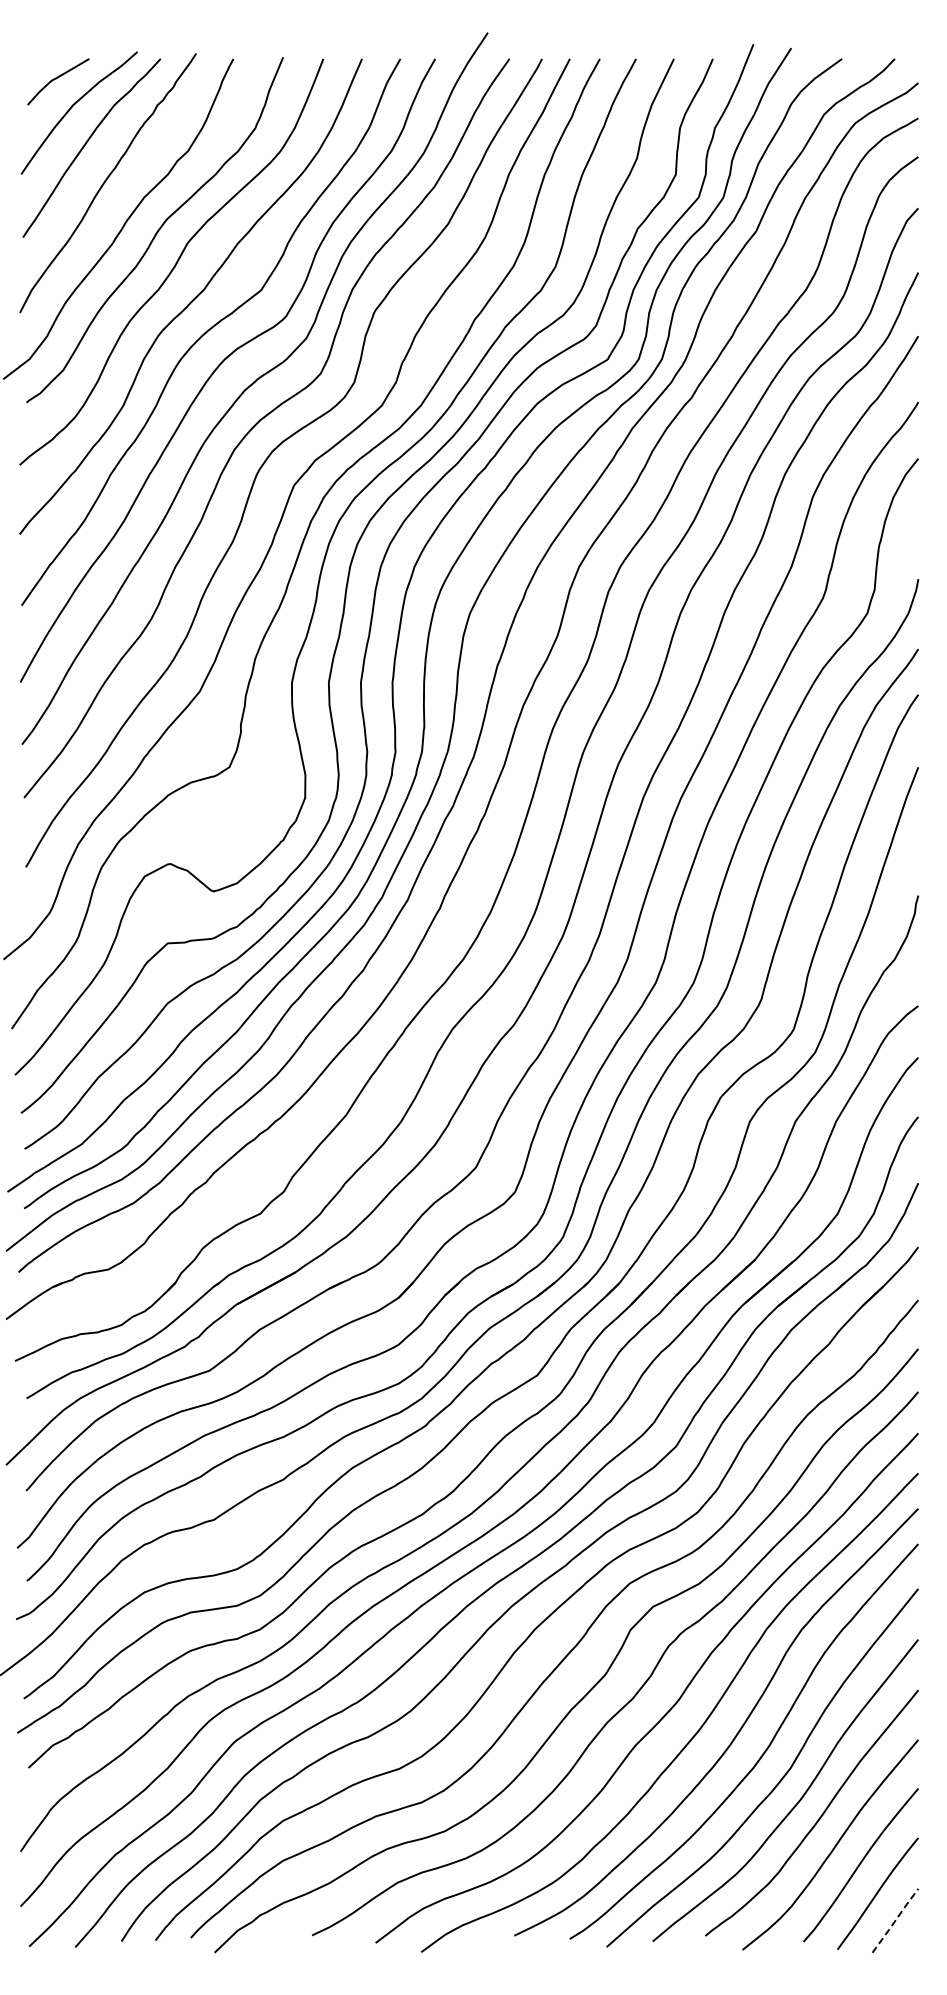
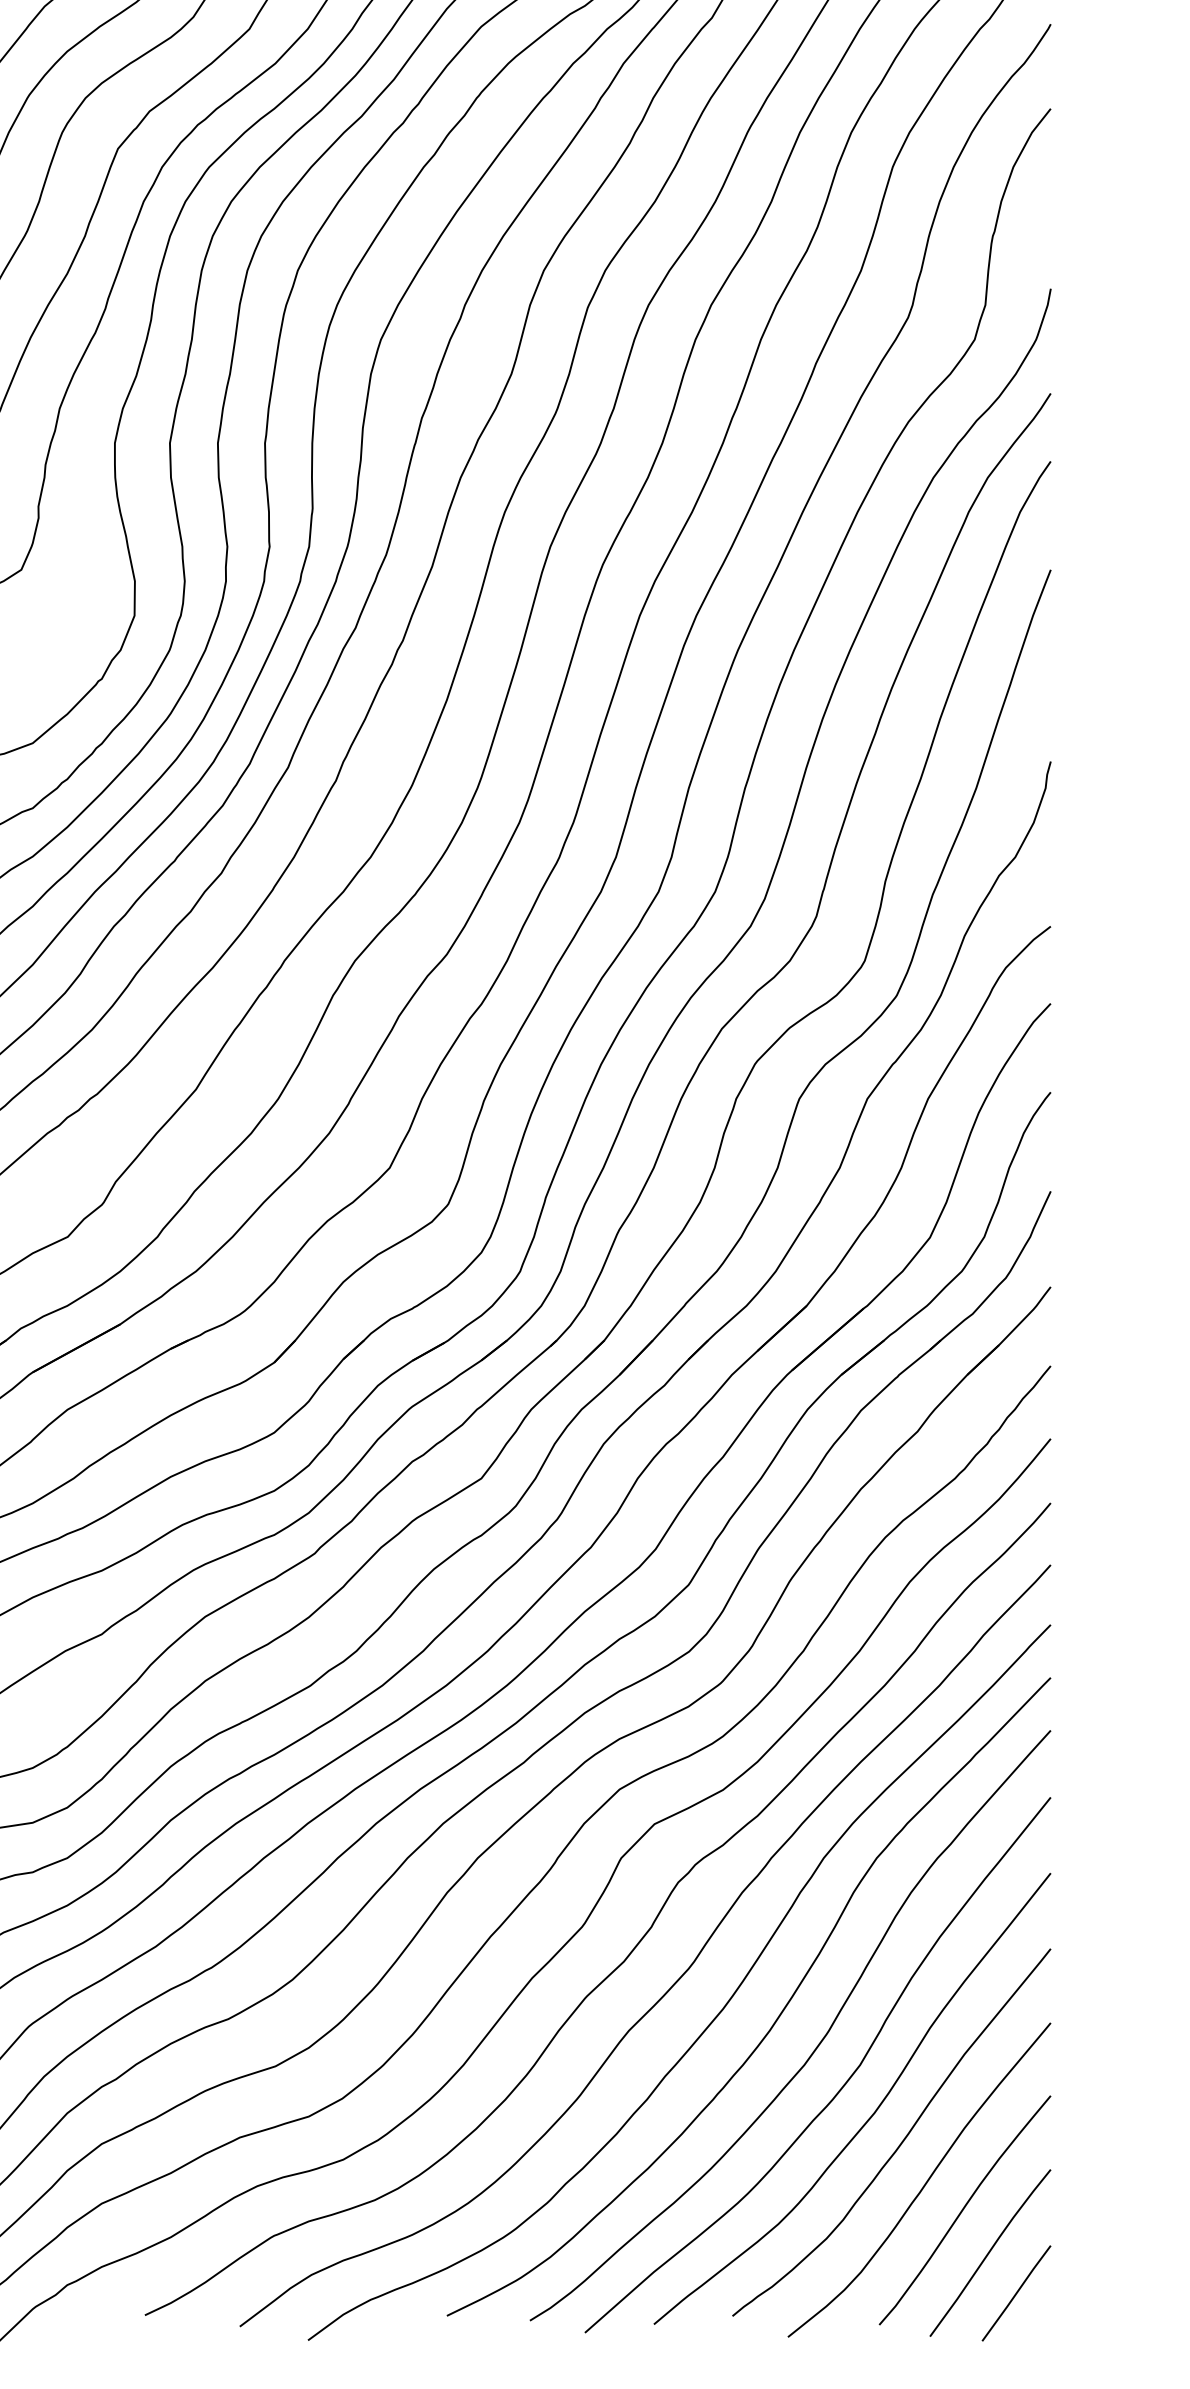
line: (895, 1920) -> (1016, 2292), dashed -> solid

